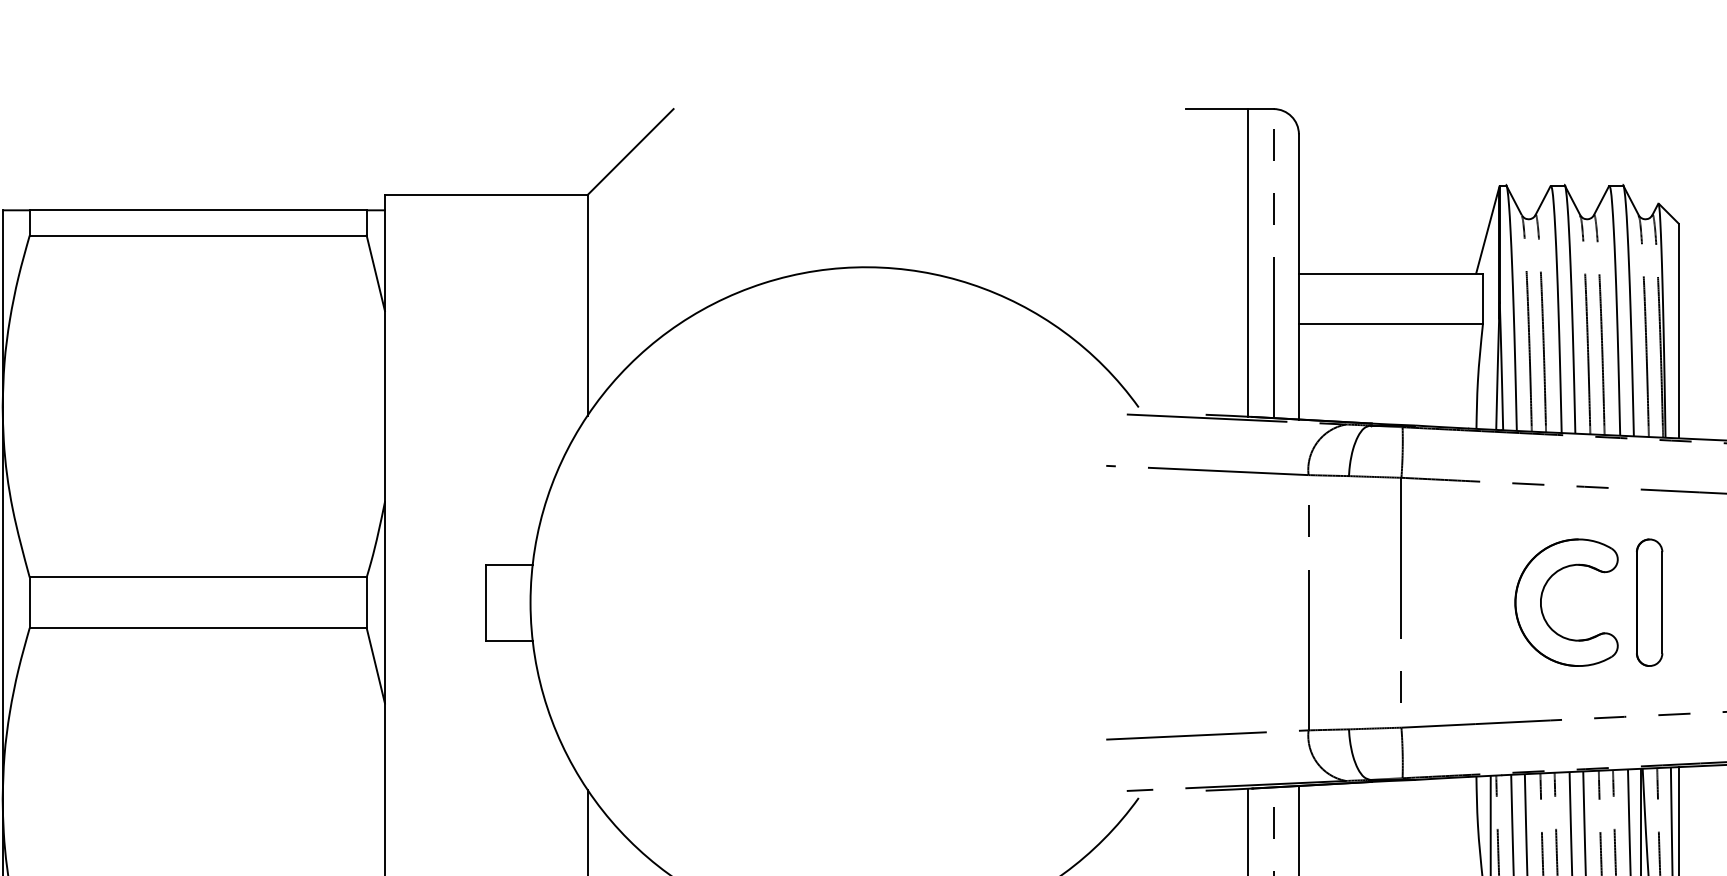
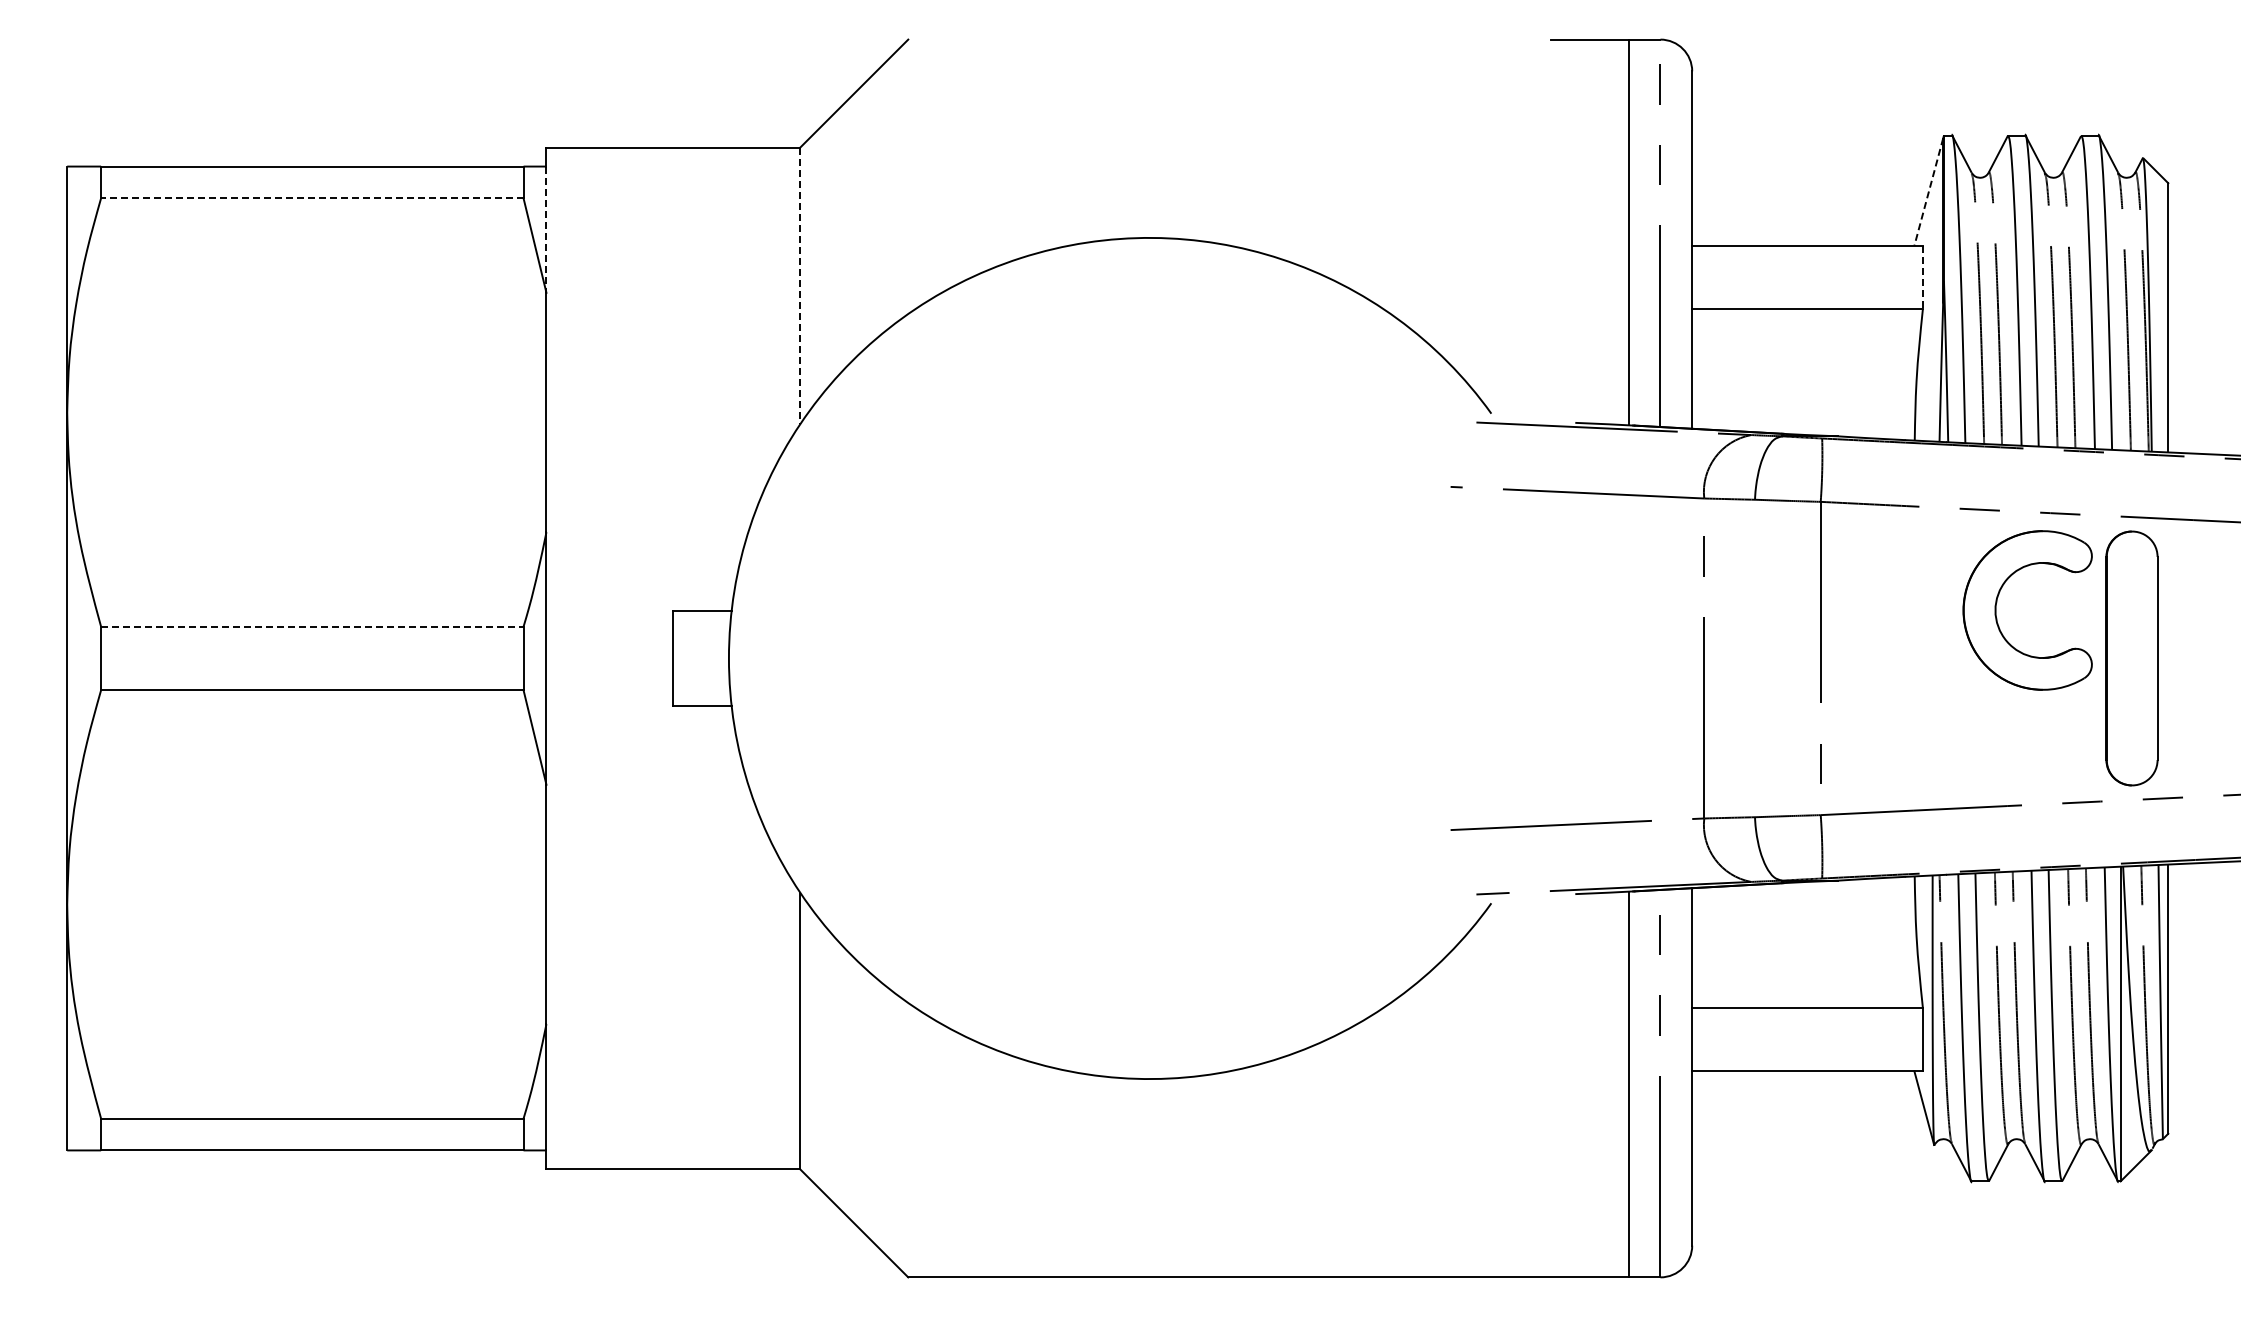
line: (1487, 231) -> (1928, 192), solid -> dashed
line: (197, 235) -> (311, 198), solid -> dashed
line: (385, 261) -> (546, 230), solid -> dashed
line: (1482, 298) -> (1922, 277), solid -> dashed
line: (587, 306) -> (800, 286), solid -> dashed
line: (198, 577) -> (312, 626), solid -> dashed
part: (1541, 602) -> (1996, 610), moved
part: (1649, 602) -> (2131, 658), size x1.6

